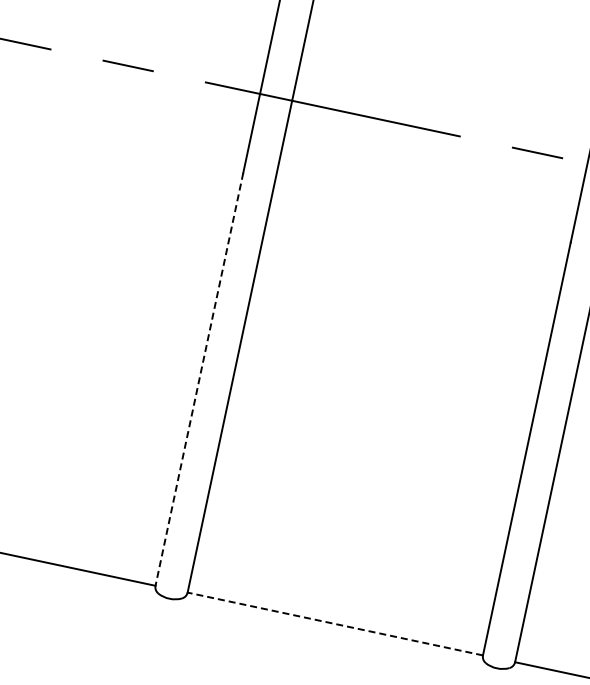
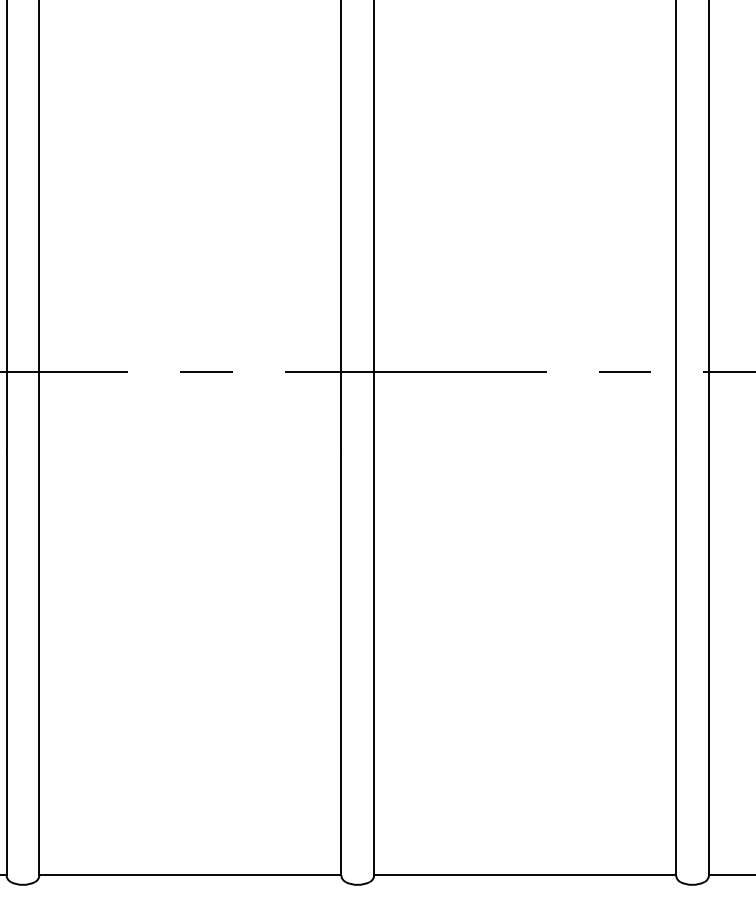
line: (199, 379) -> (341, 664), dashed -> solid
line: (335, 624) -> (525, 875), dashed -> solid

